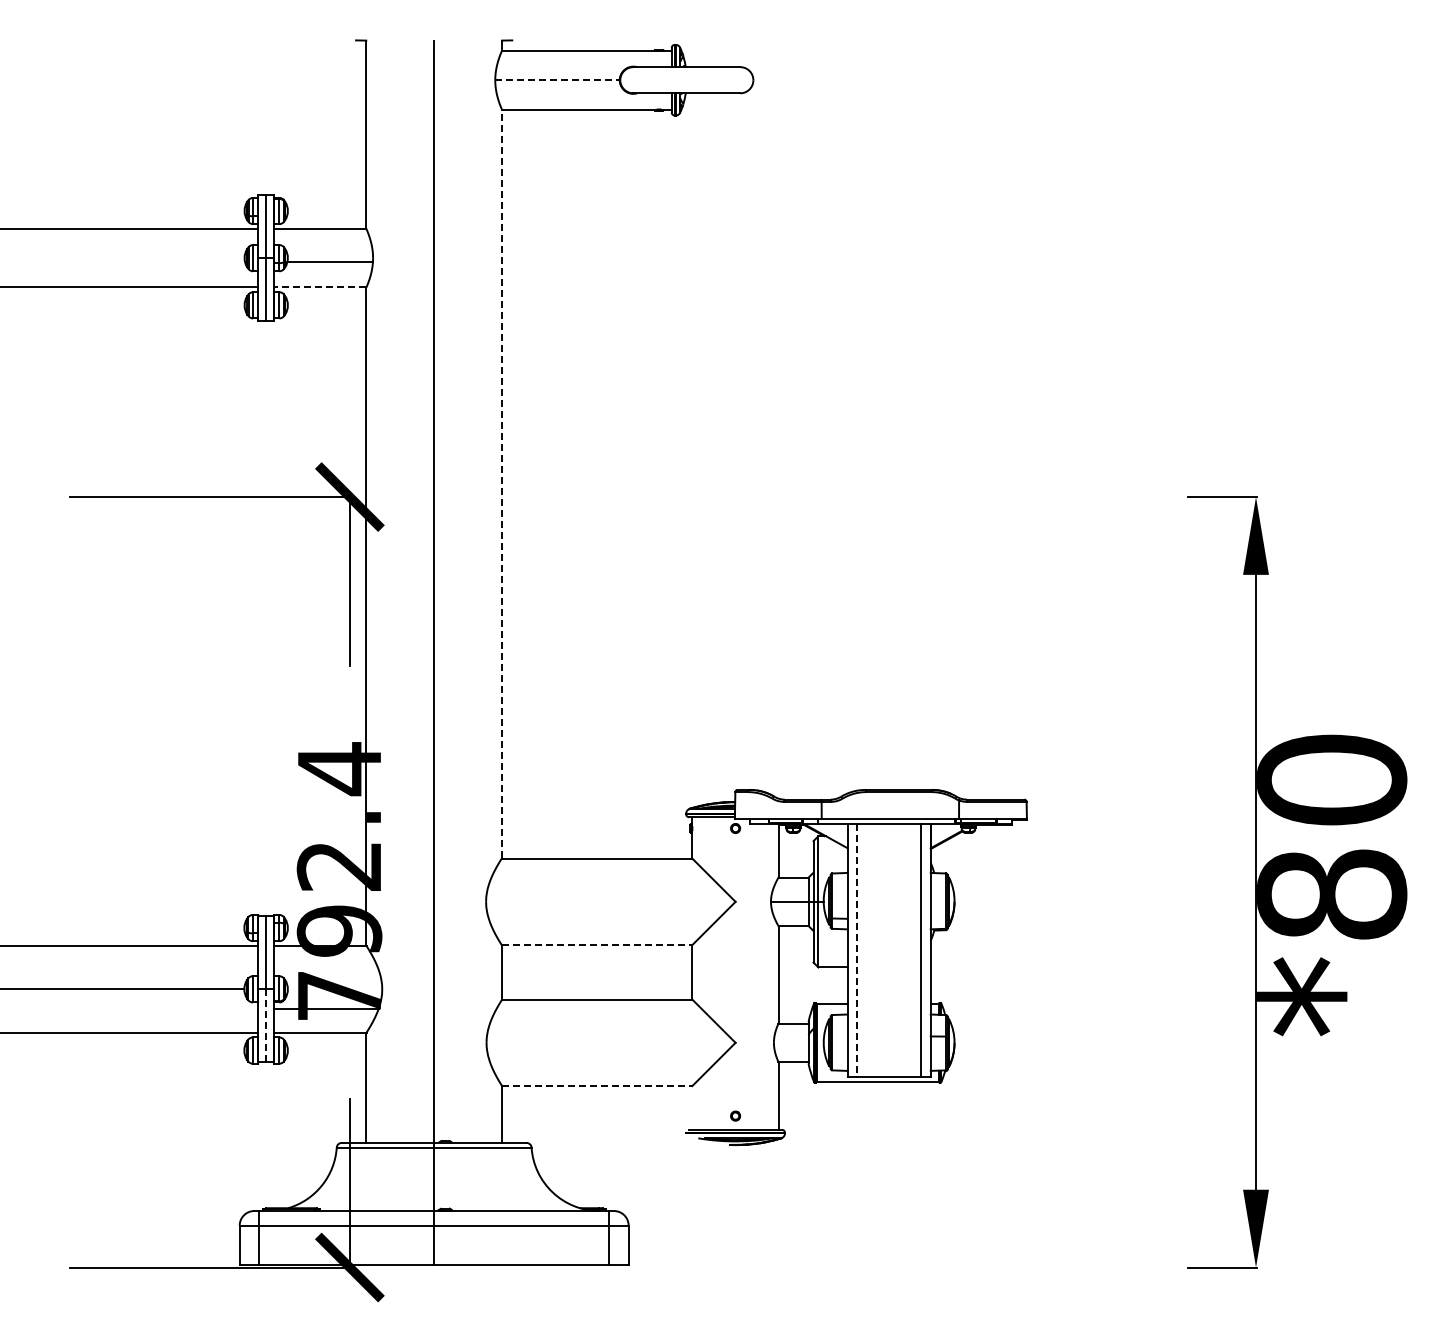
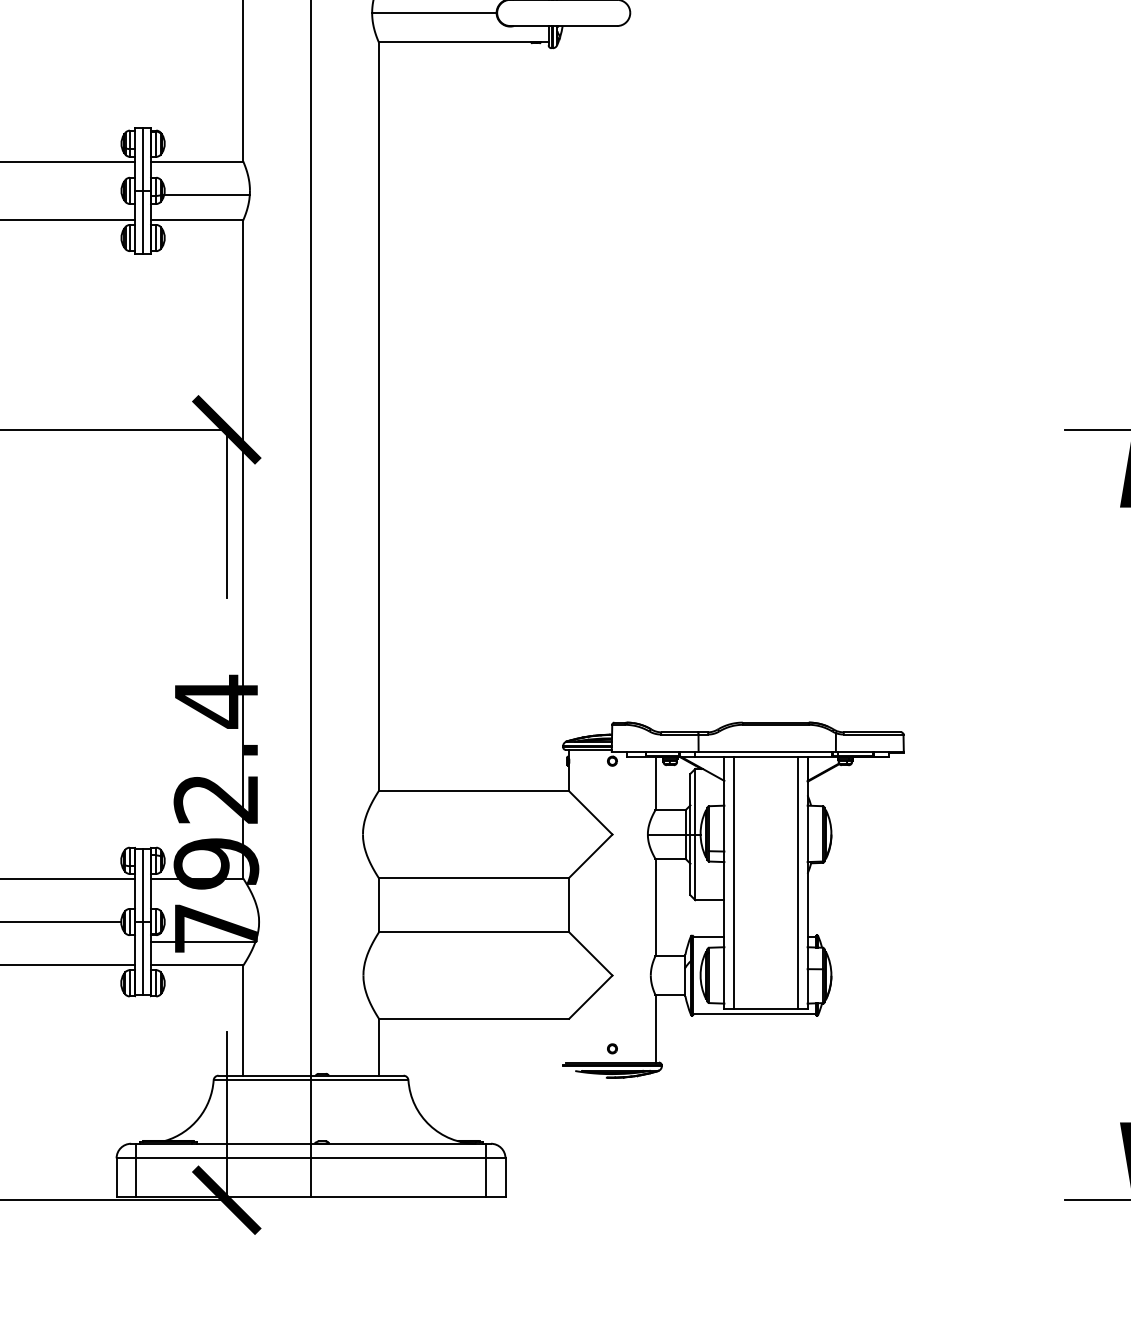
line: (558, 80) -> (435, 13), dashed -> solid
line: (319, 287) -> (196, 220), dashed -> solid
line: (502, 483) -> (379, 416), dashed -> solid
line: (597, 945) -> (474, 878), dashed -> solid
line: (857, 950) -> (734, 883), dashed -> solid
line: (266, 1025) -> (143, 958), dashed -> solid
line: (597, 1086) -> (474, 1019), dashed -> solid

